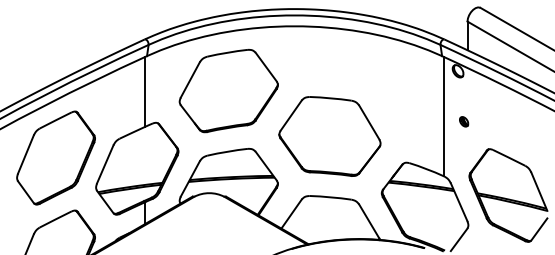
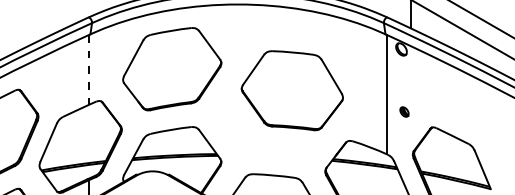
line: (145, 91) -> (88, 69), solid -> dashed
part: (464, 121) -> (404, 111), moved
part: (329, 136) -> (291, 90), moved

